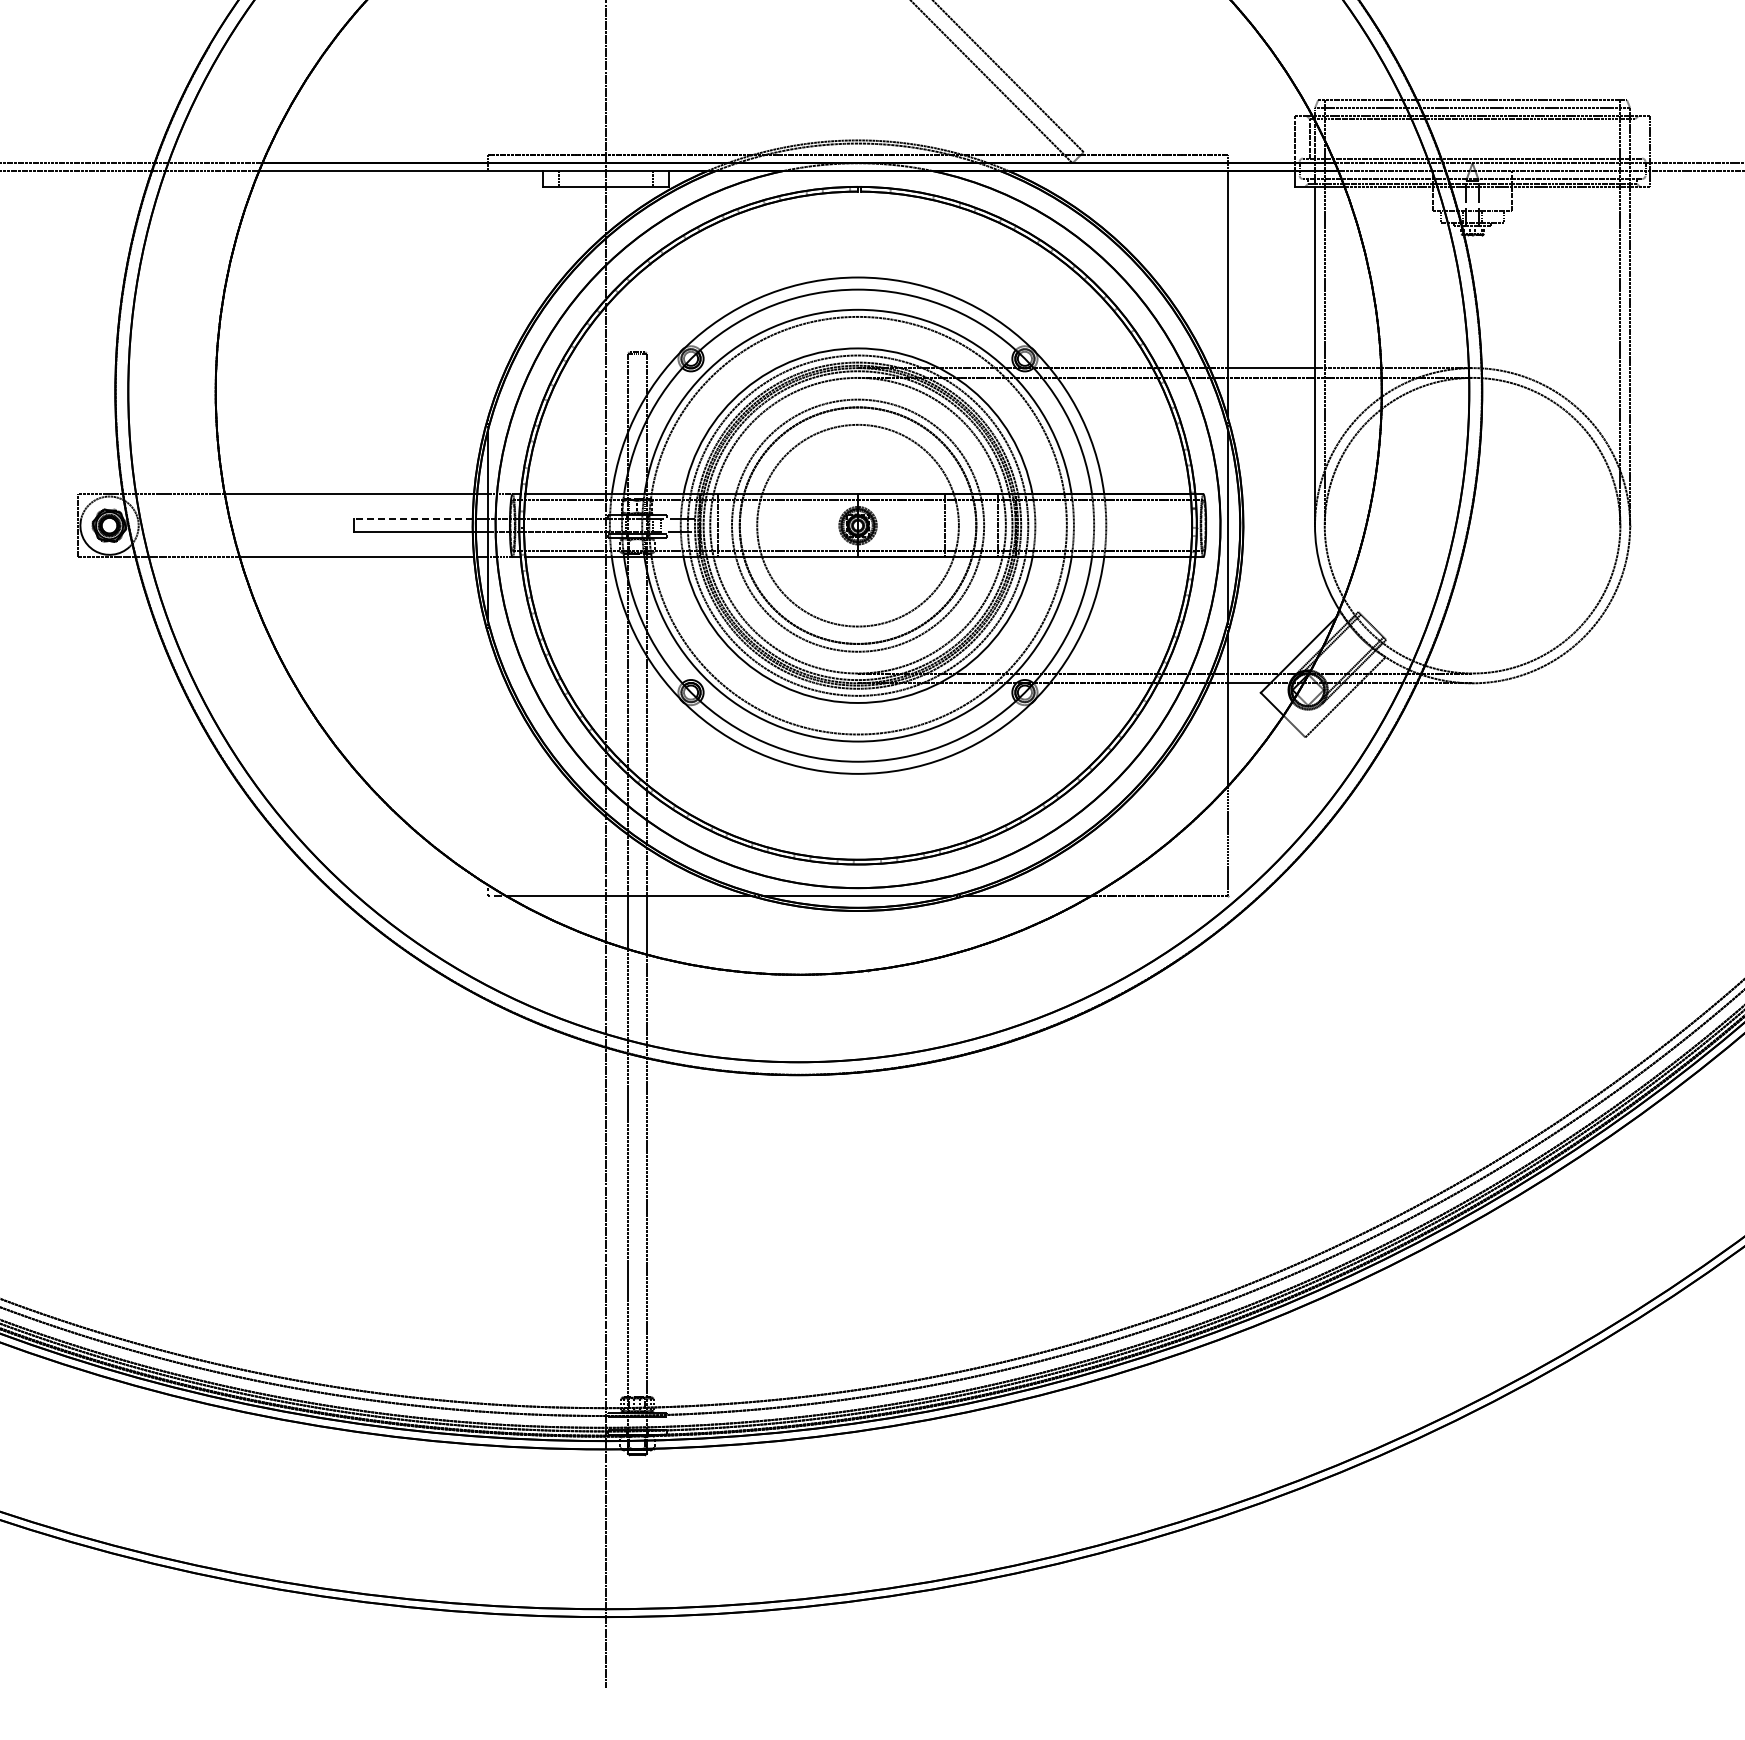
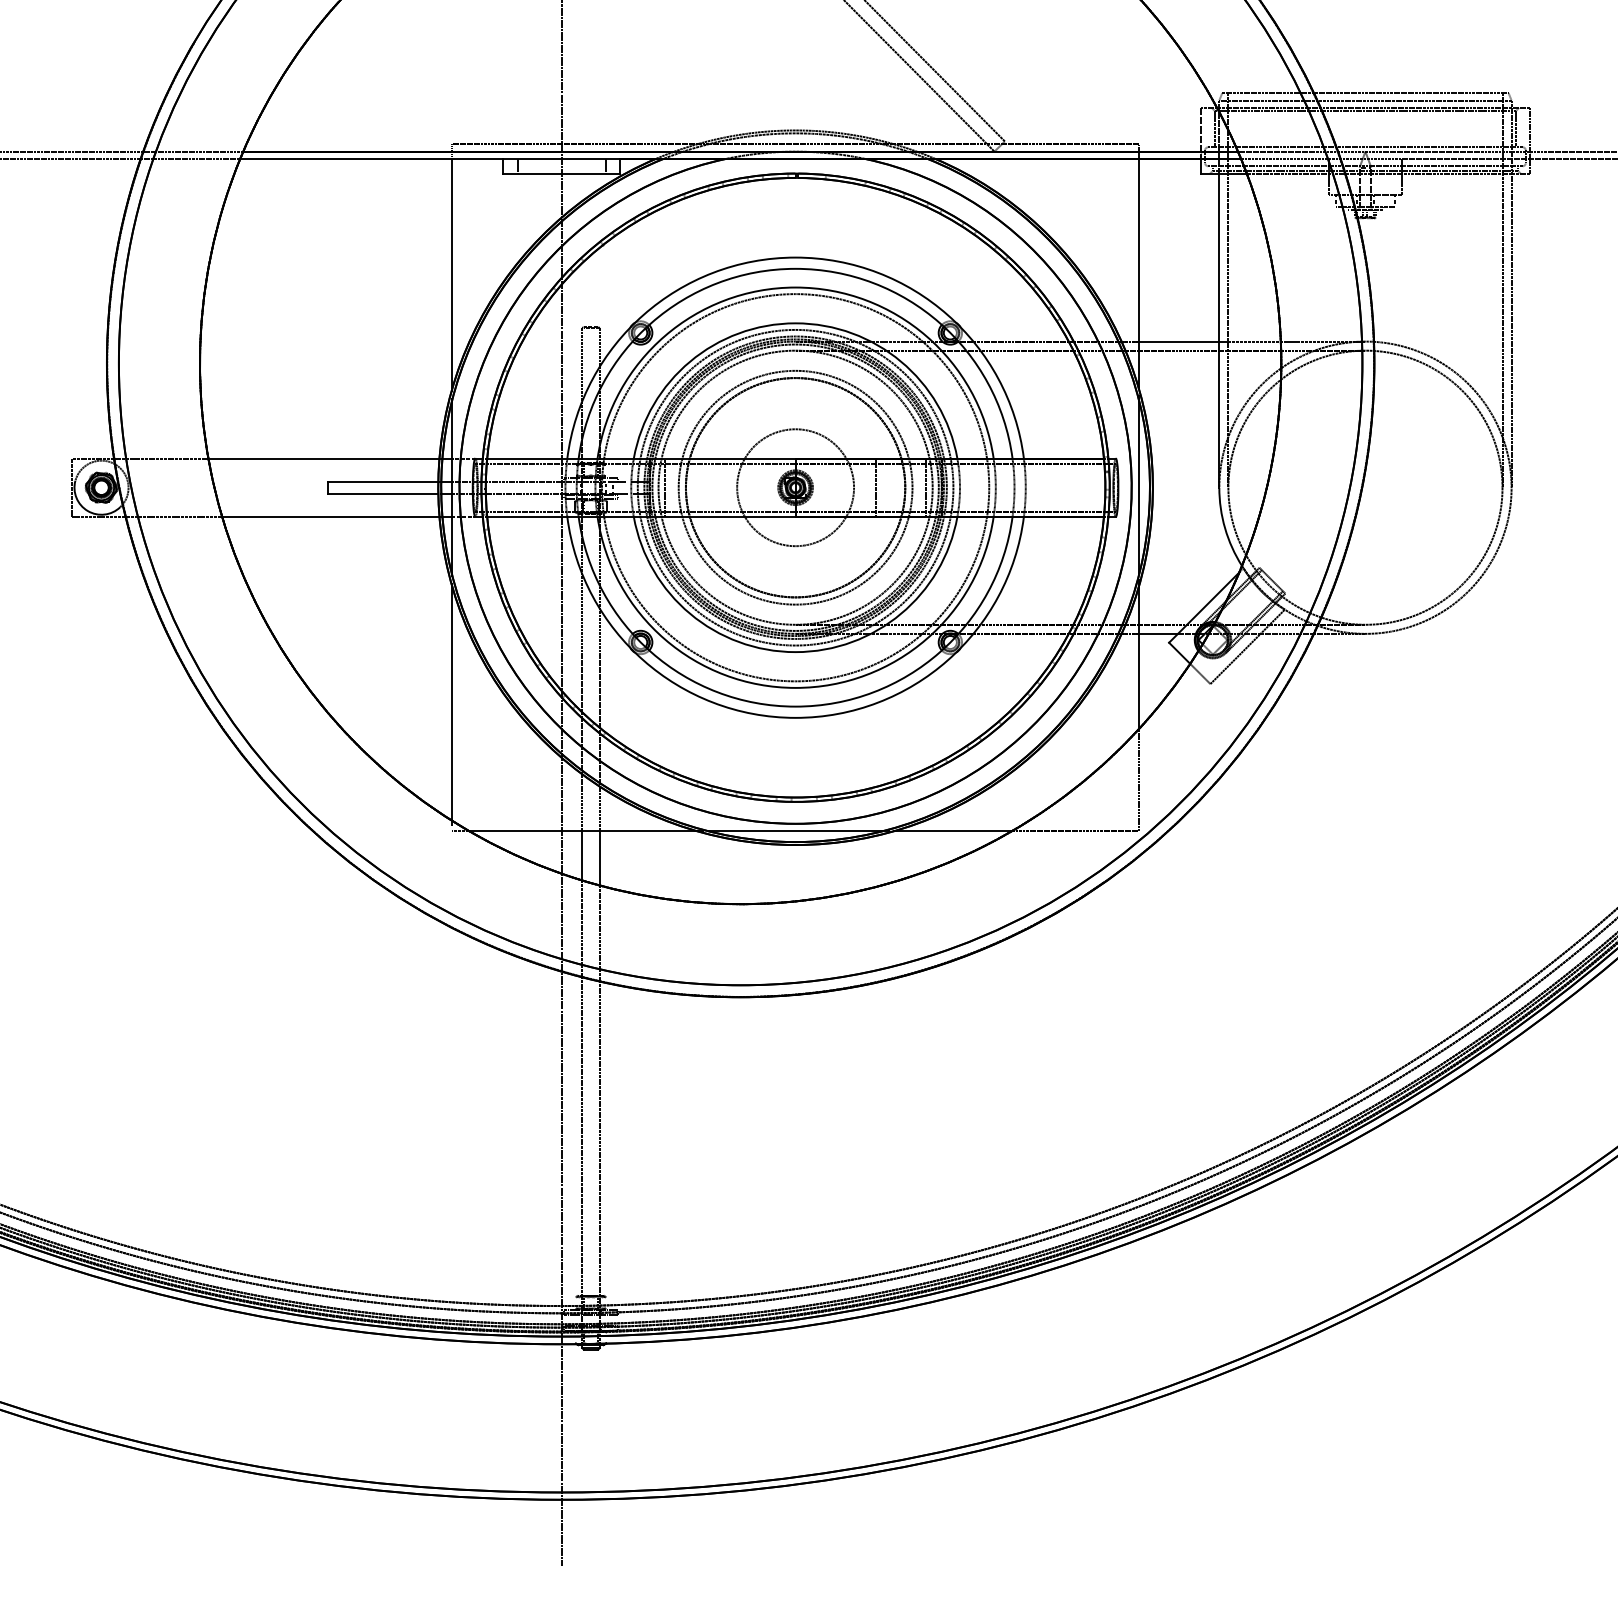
line: (1635, 138) -> (1516, 128), added
line: (487, 295) -> (451, 274), added
line: (412, 519) -> (382, 481), dashed -> solid
circle: (858, 525) -> (796, 487), size x0.62
line: (487, 758) -> (451, 703), added

